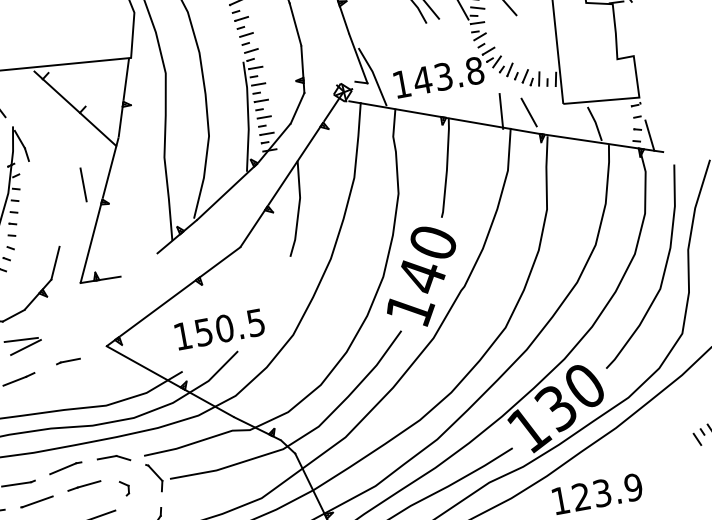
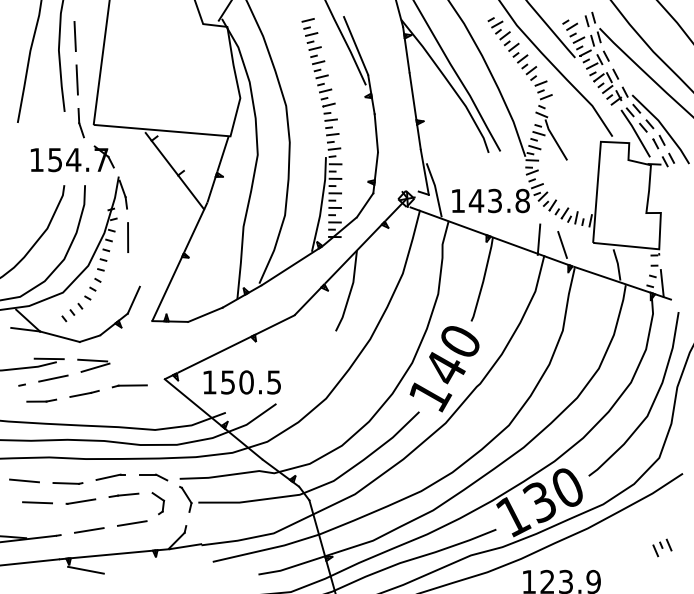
line: (84, 184) -> (128, 237), moved
line: (139, 264) -> (205, 314), added
text: (219, 329) -> (241, 382), moved
part: (68, 361) -> (129, 386), size x1.67
part: (125, 488) -> (158, 503), size x1.67

